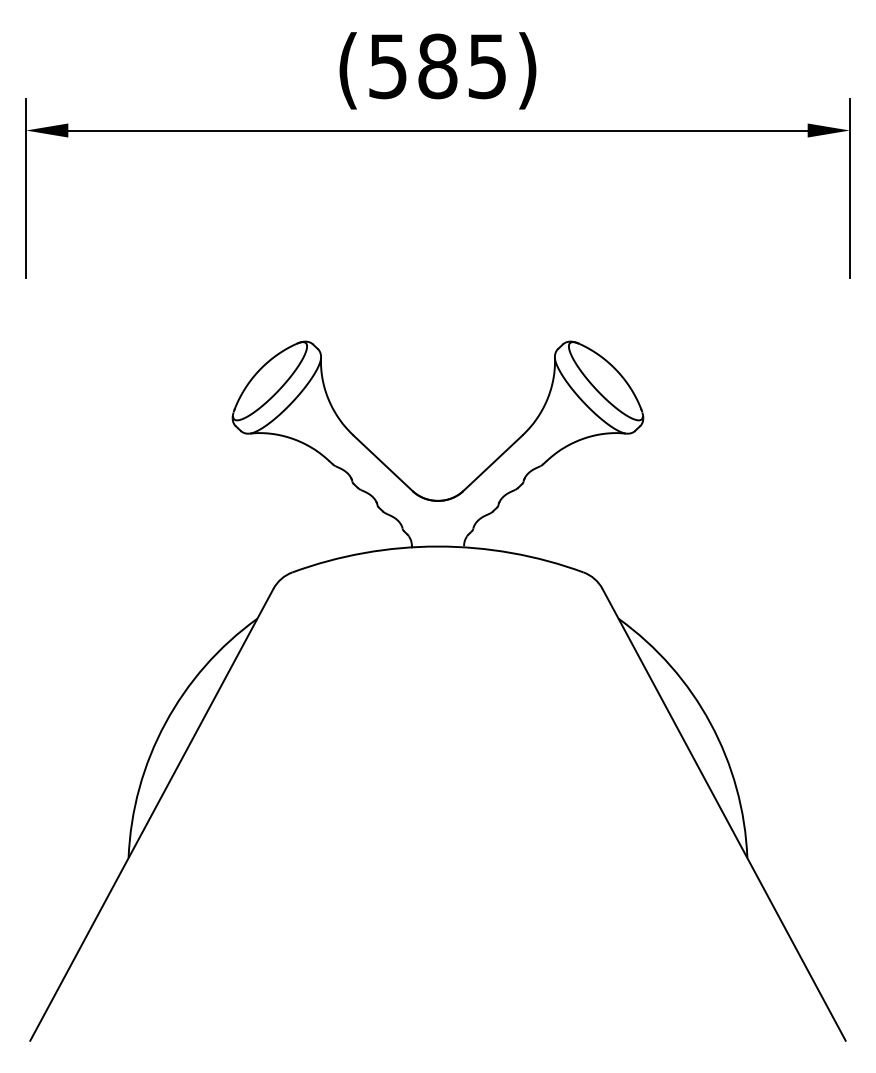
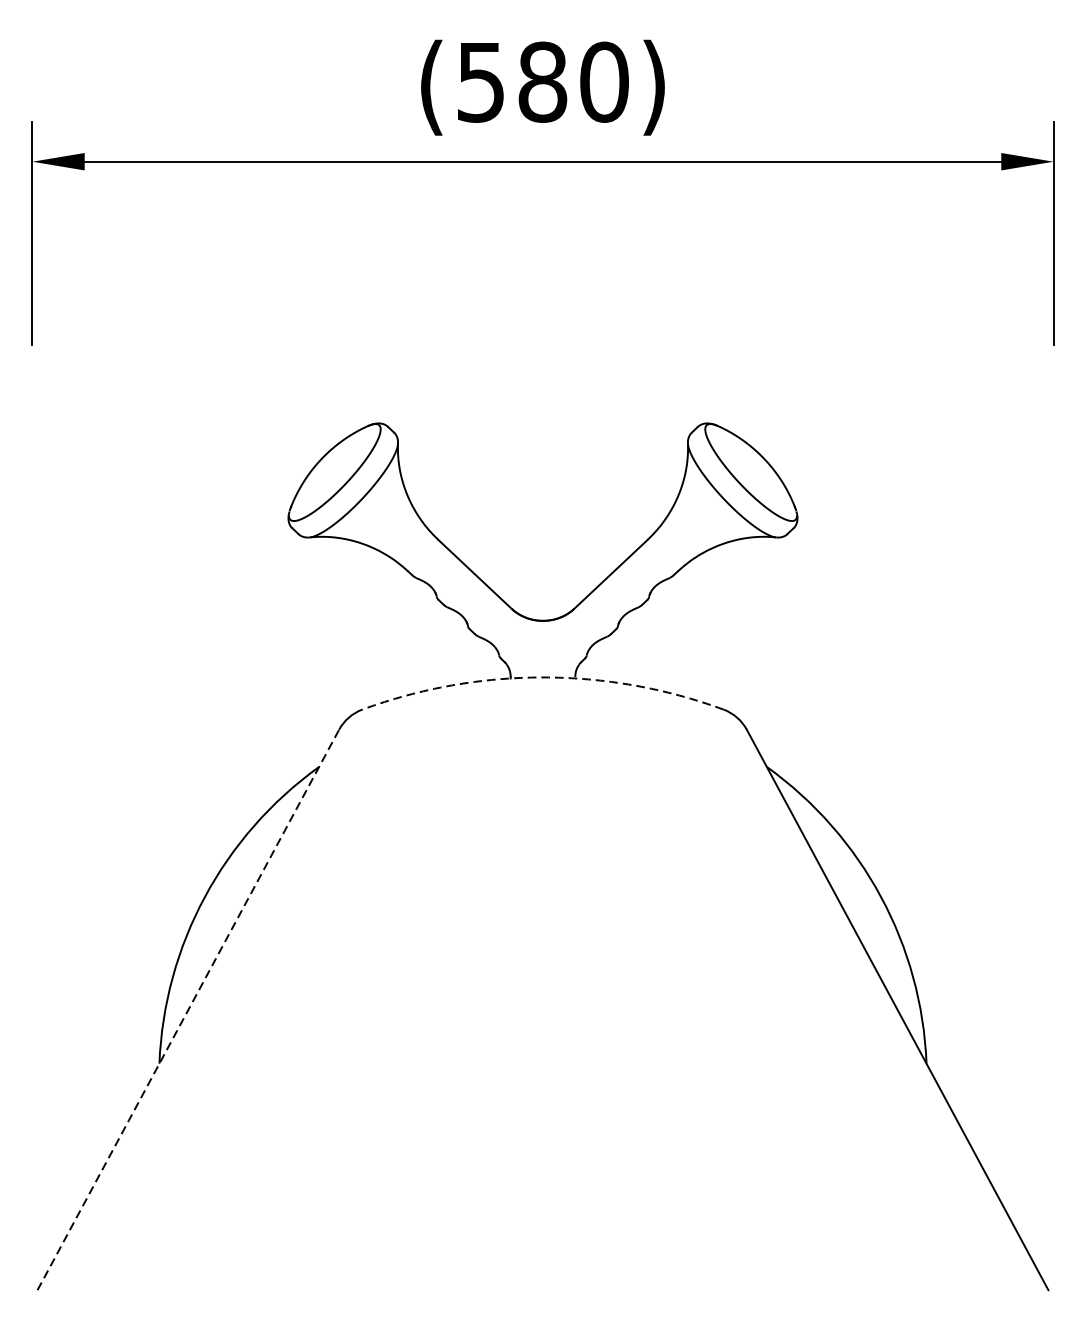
text: (487, 66) -> (604, 82), (585) -> (580)
arc: (437, 546) -> (542, 677), solid -> dashed
line: (151, 814) -> (187, 1009), solid -> dashed

